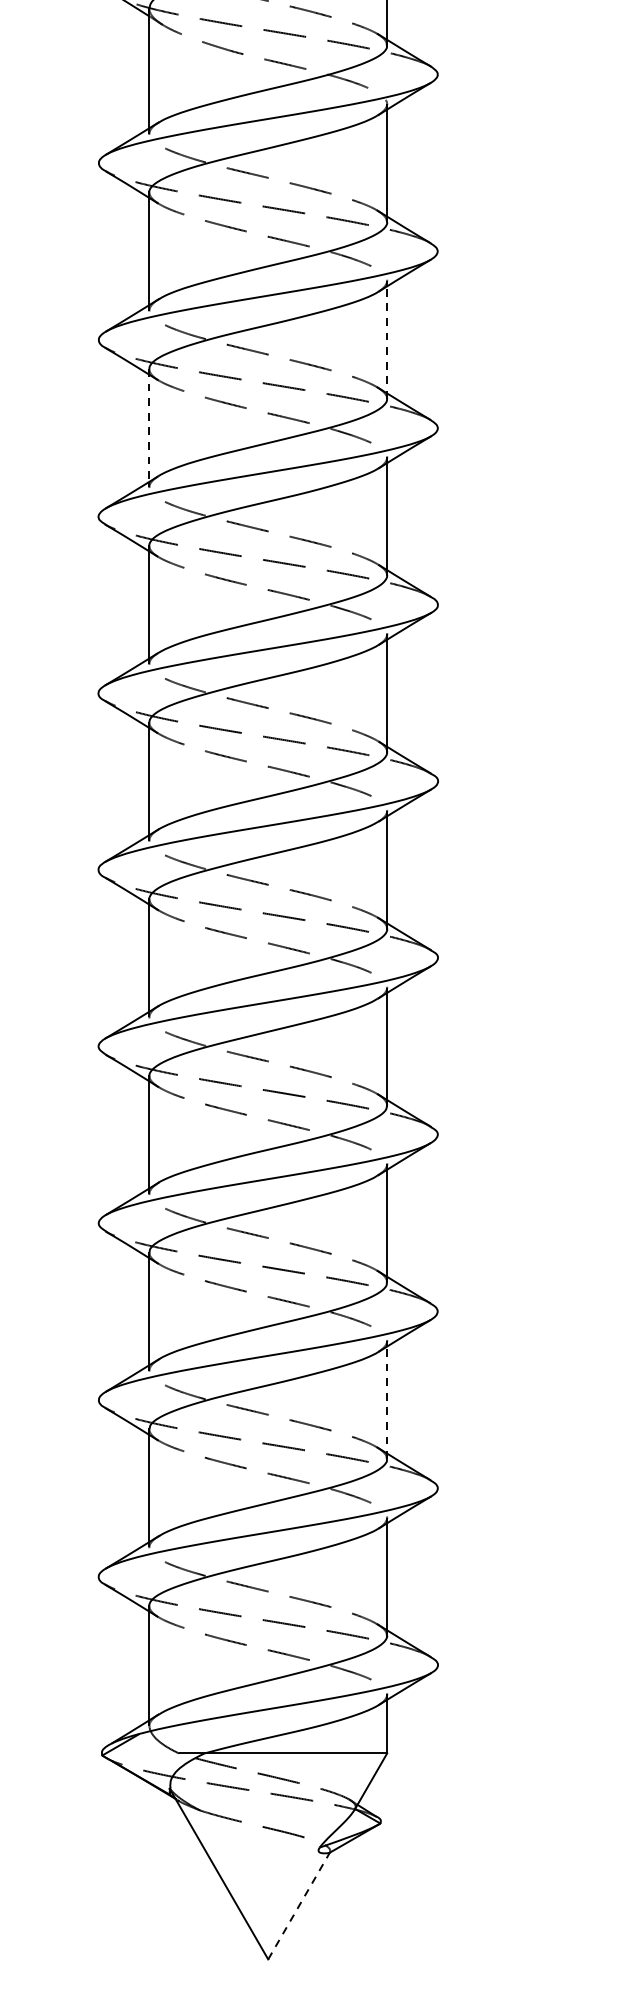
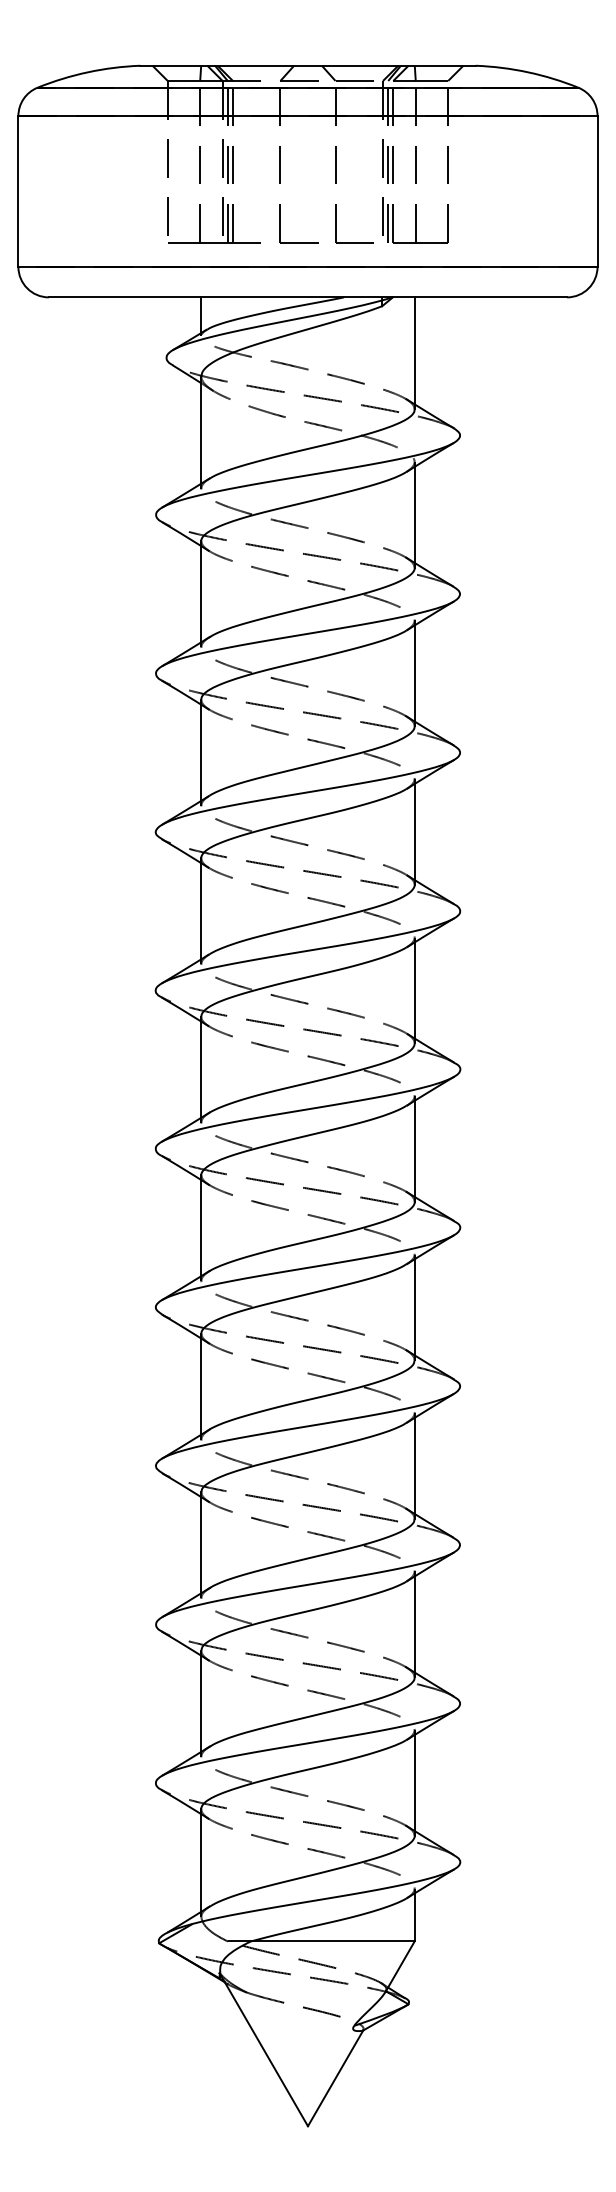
line: (386, 342) -> (414, 675), dashed -> solid
line: (149, 425) -> (201, 750), dashed -> solid
line: (386, 1402) -> (414, 1626), dashed -> solid
line: (298, 1905) -> (335, 2077), dashed -> solid

